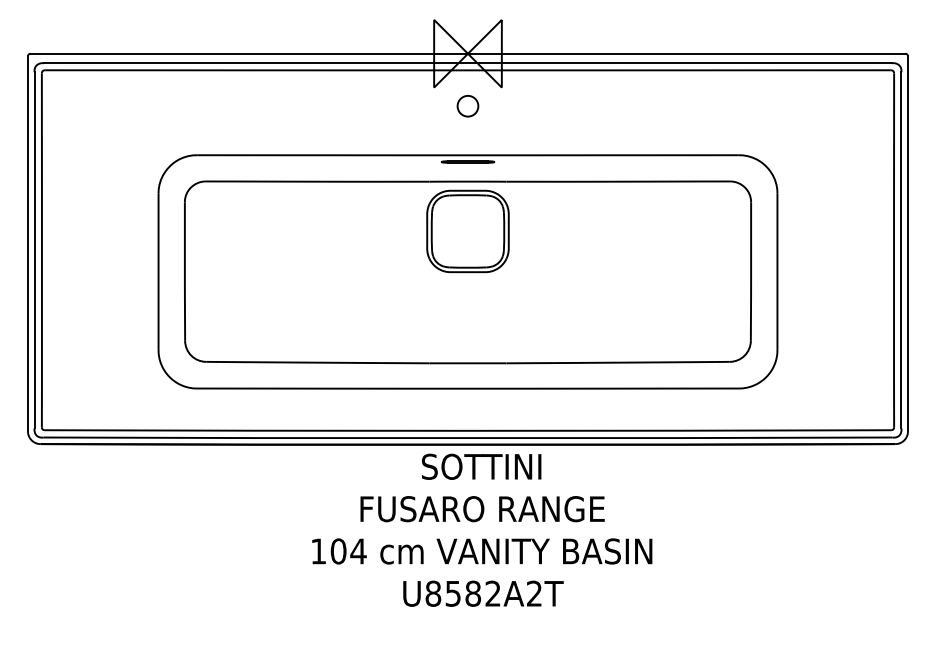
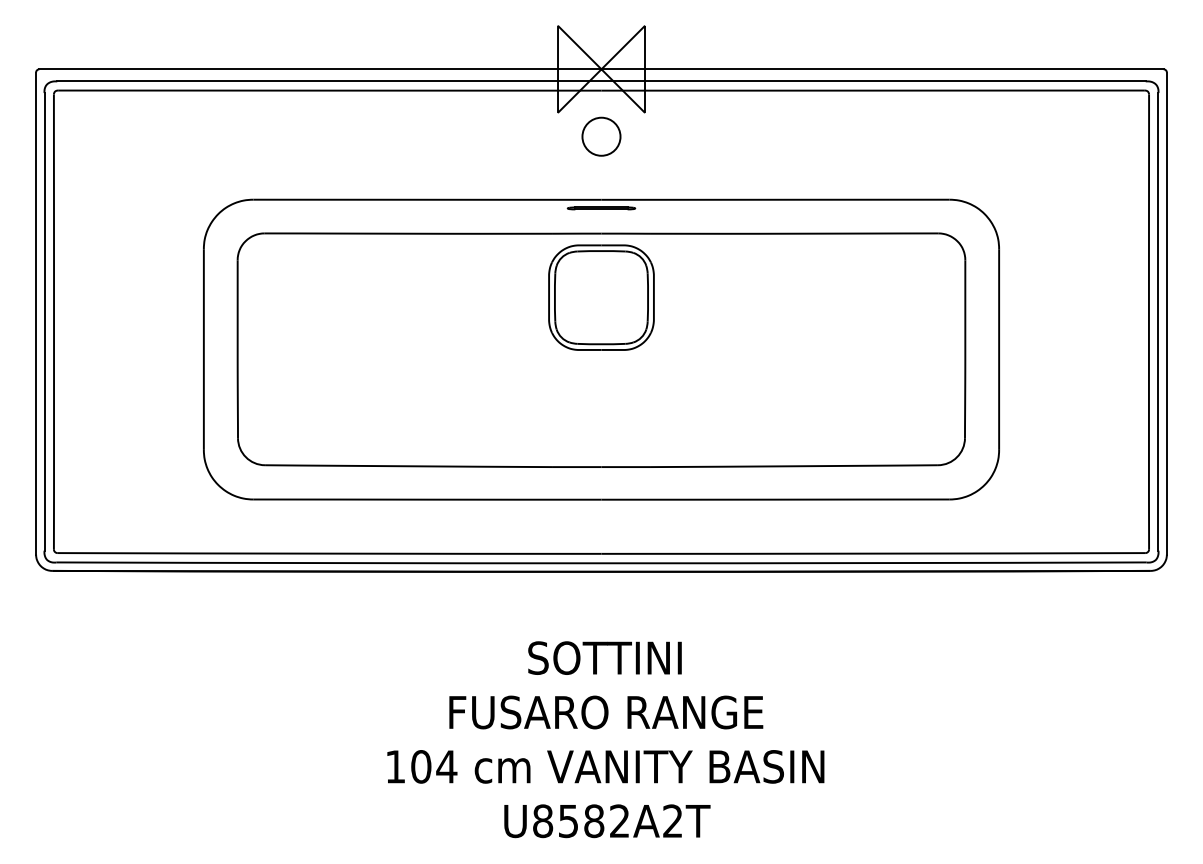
circle: (468, 106) -> (601, 136), size x1.43
text: (482, 530) -> (605, 739), moved

